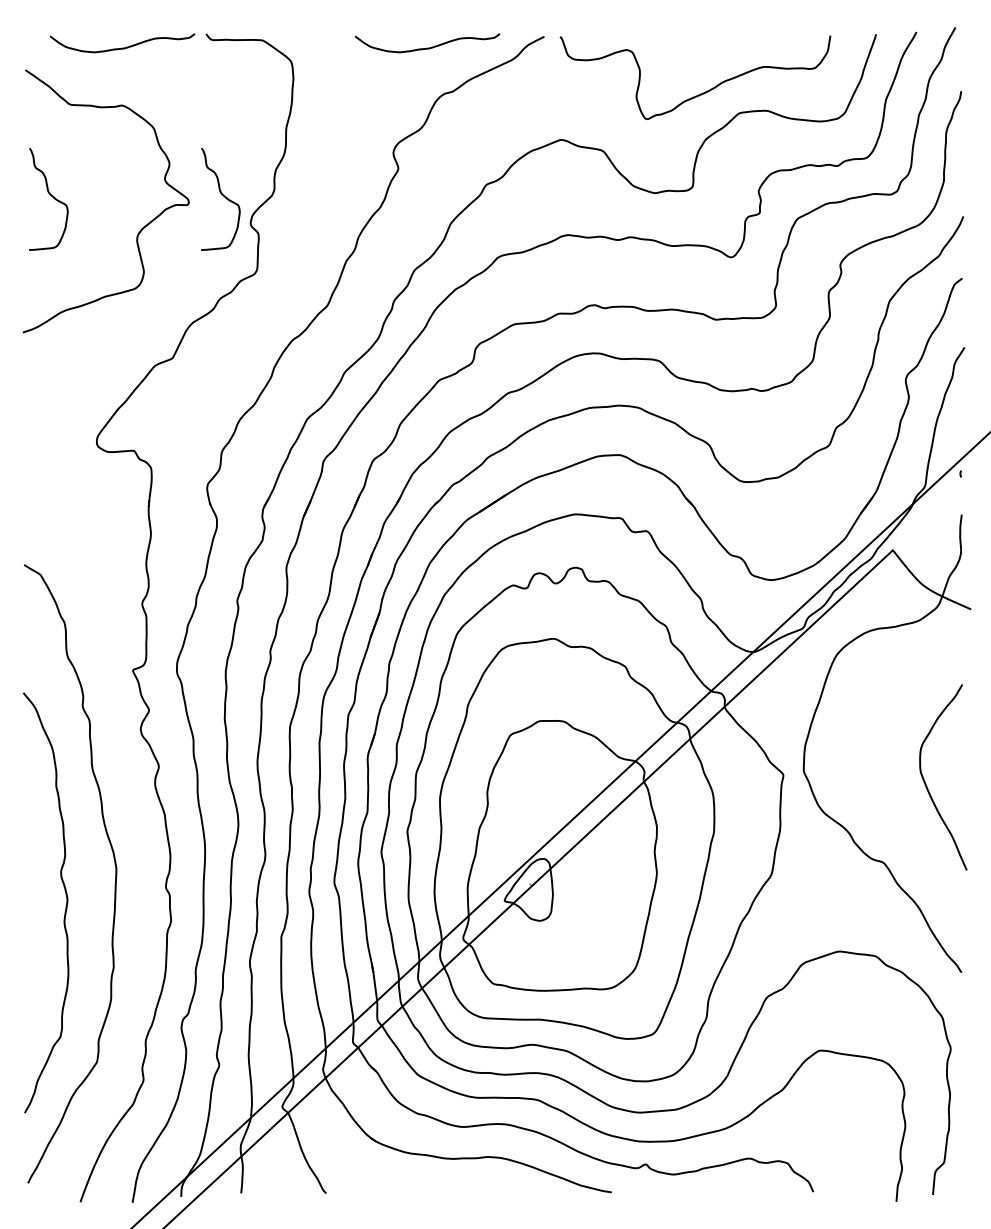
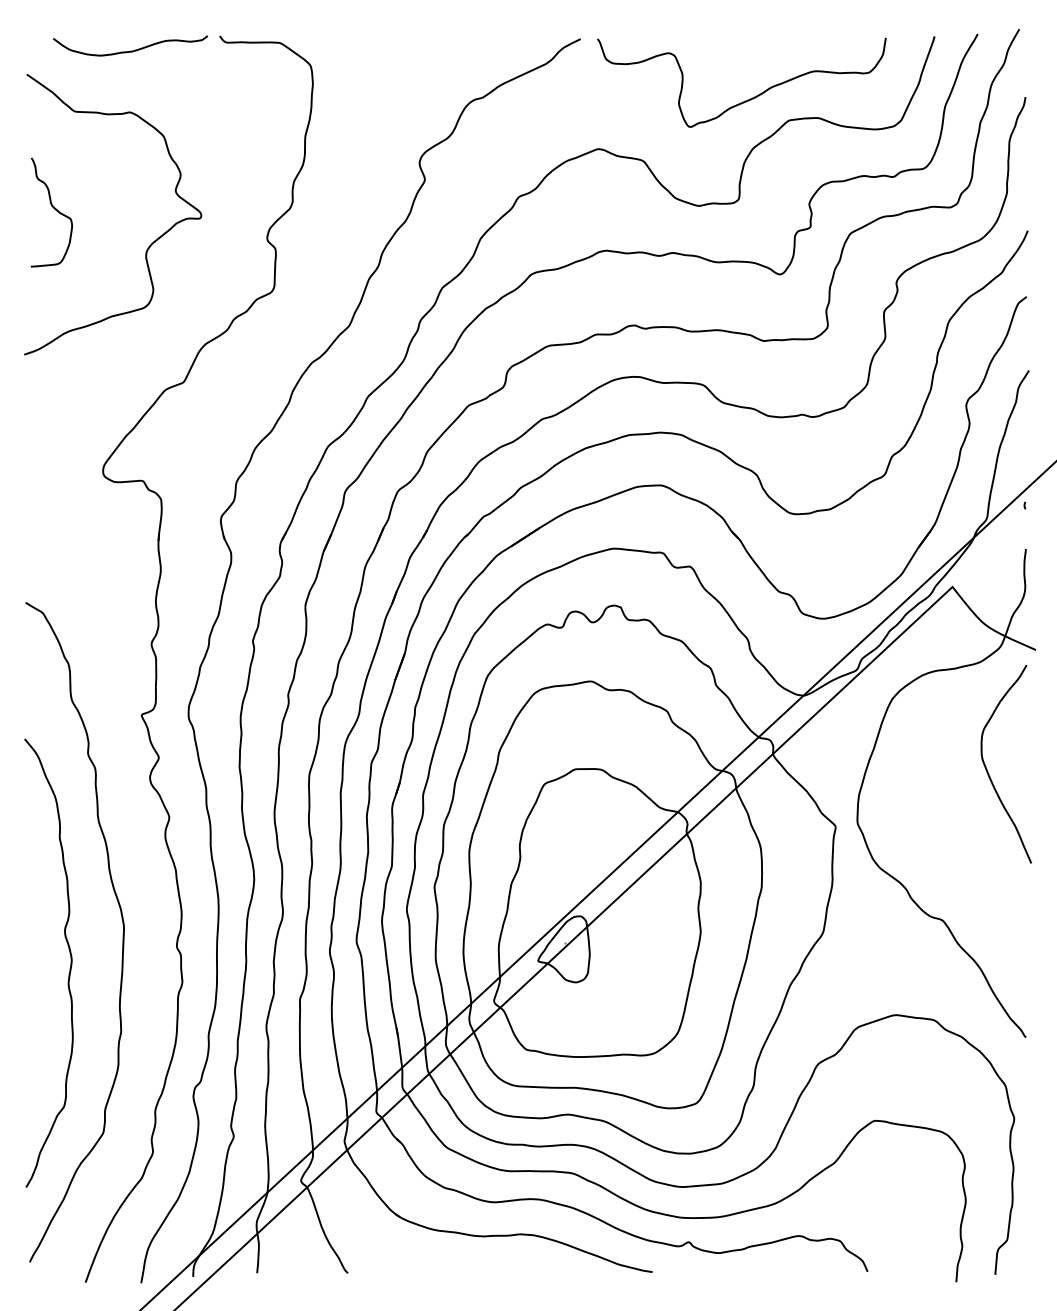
curve: (427, 47) -> (455, 50), removed
curve: (223, 196) -> (238, 209), removed
curve: (926, 783) -> (988, 770), moved

